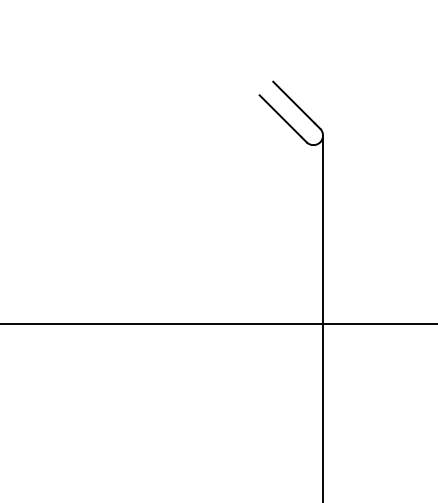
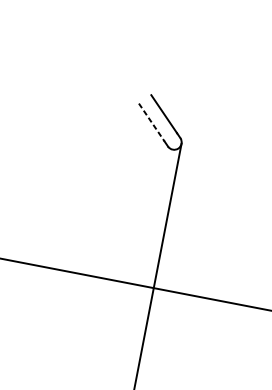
line: (280, 116) -> (151, 122), solid -> dashed

